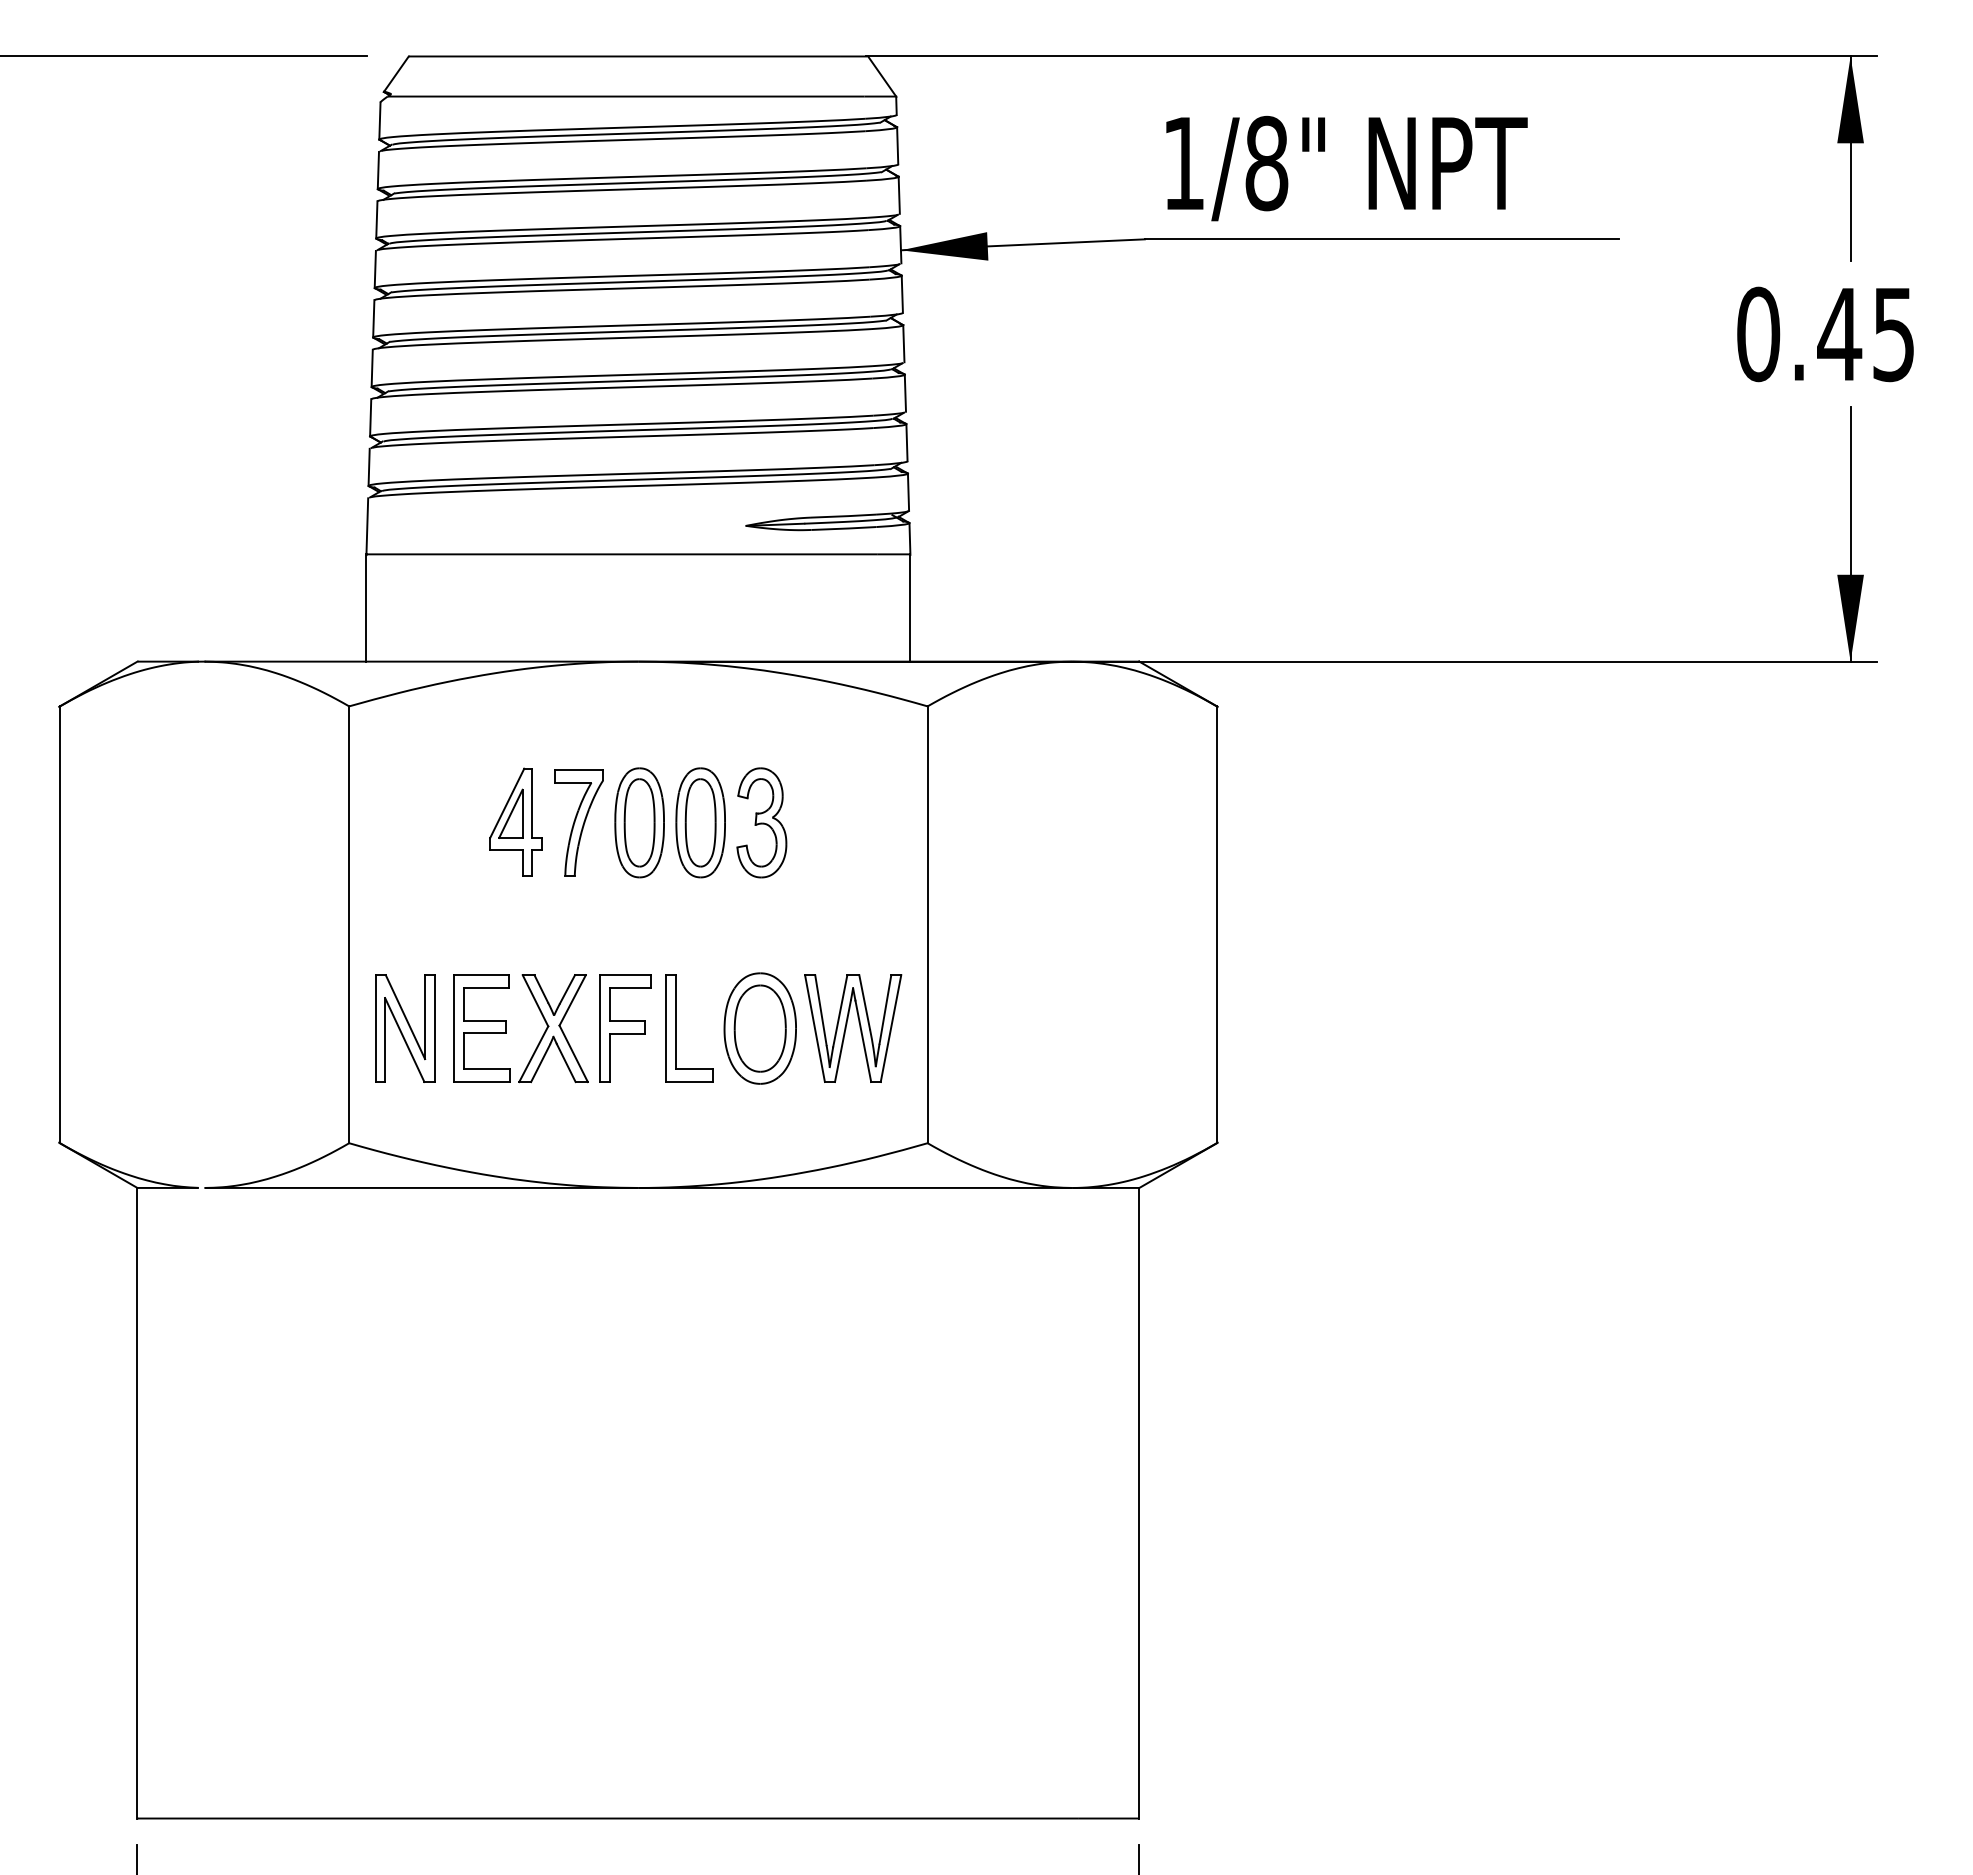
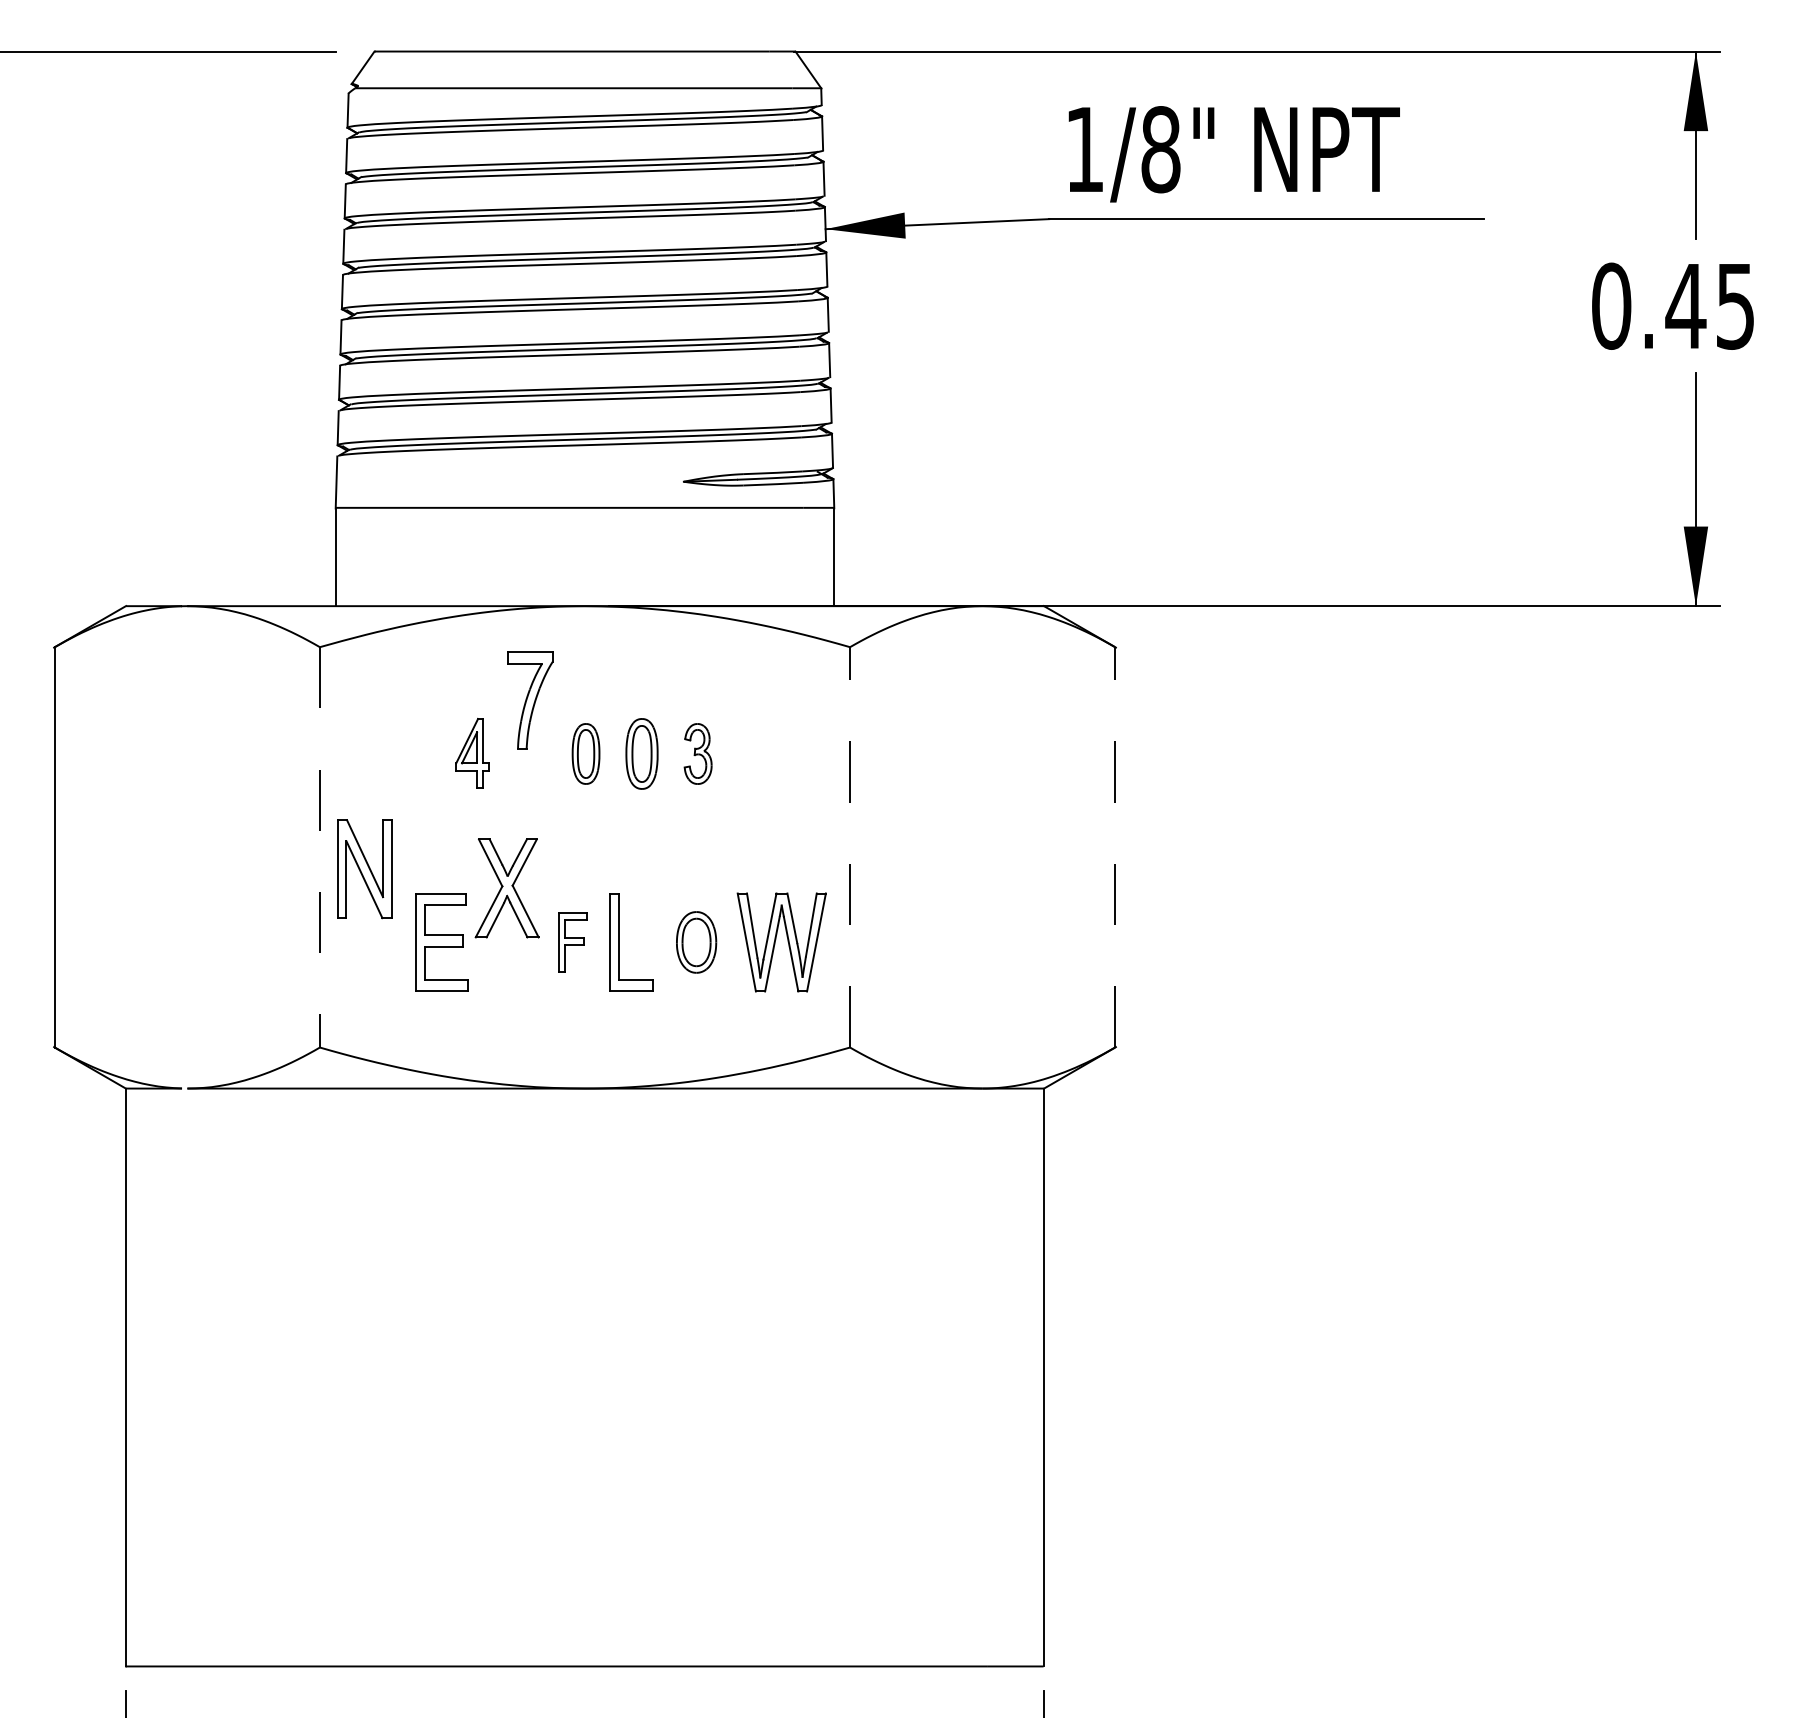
part: (515, 821) -> (472, 752), size x0.7
part: (578, 822) -> (530, 700), moved
part: (639, 822) -> (585, 753), size x0.6
part: (700, 822) -> (641, 753), size x0.7
part: (761, 822) -> (697, 753), size x0.6
line: (927, 924) -> (849, 847), solid -> dashed
line: (1216, 924) -> (1114, 847), solid -> dashed
line: (349, 925) -> (320, 848), solid -> dashed
part: (405, 1028) -> (365, 869), moved
part: (553, 1028) -> (507, 888), moved
part: (625, 1028) -> (573, 942), size x0.6
part: (759, 1028) -> (695, 942), size x0.6

